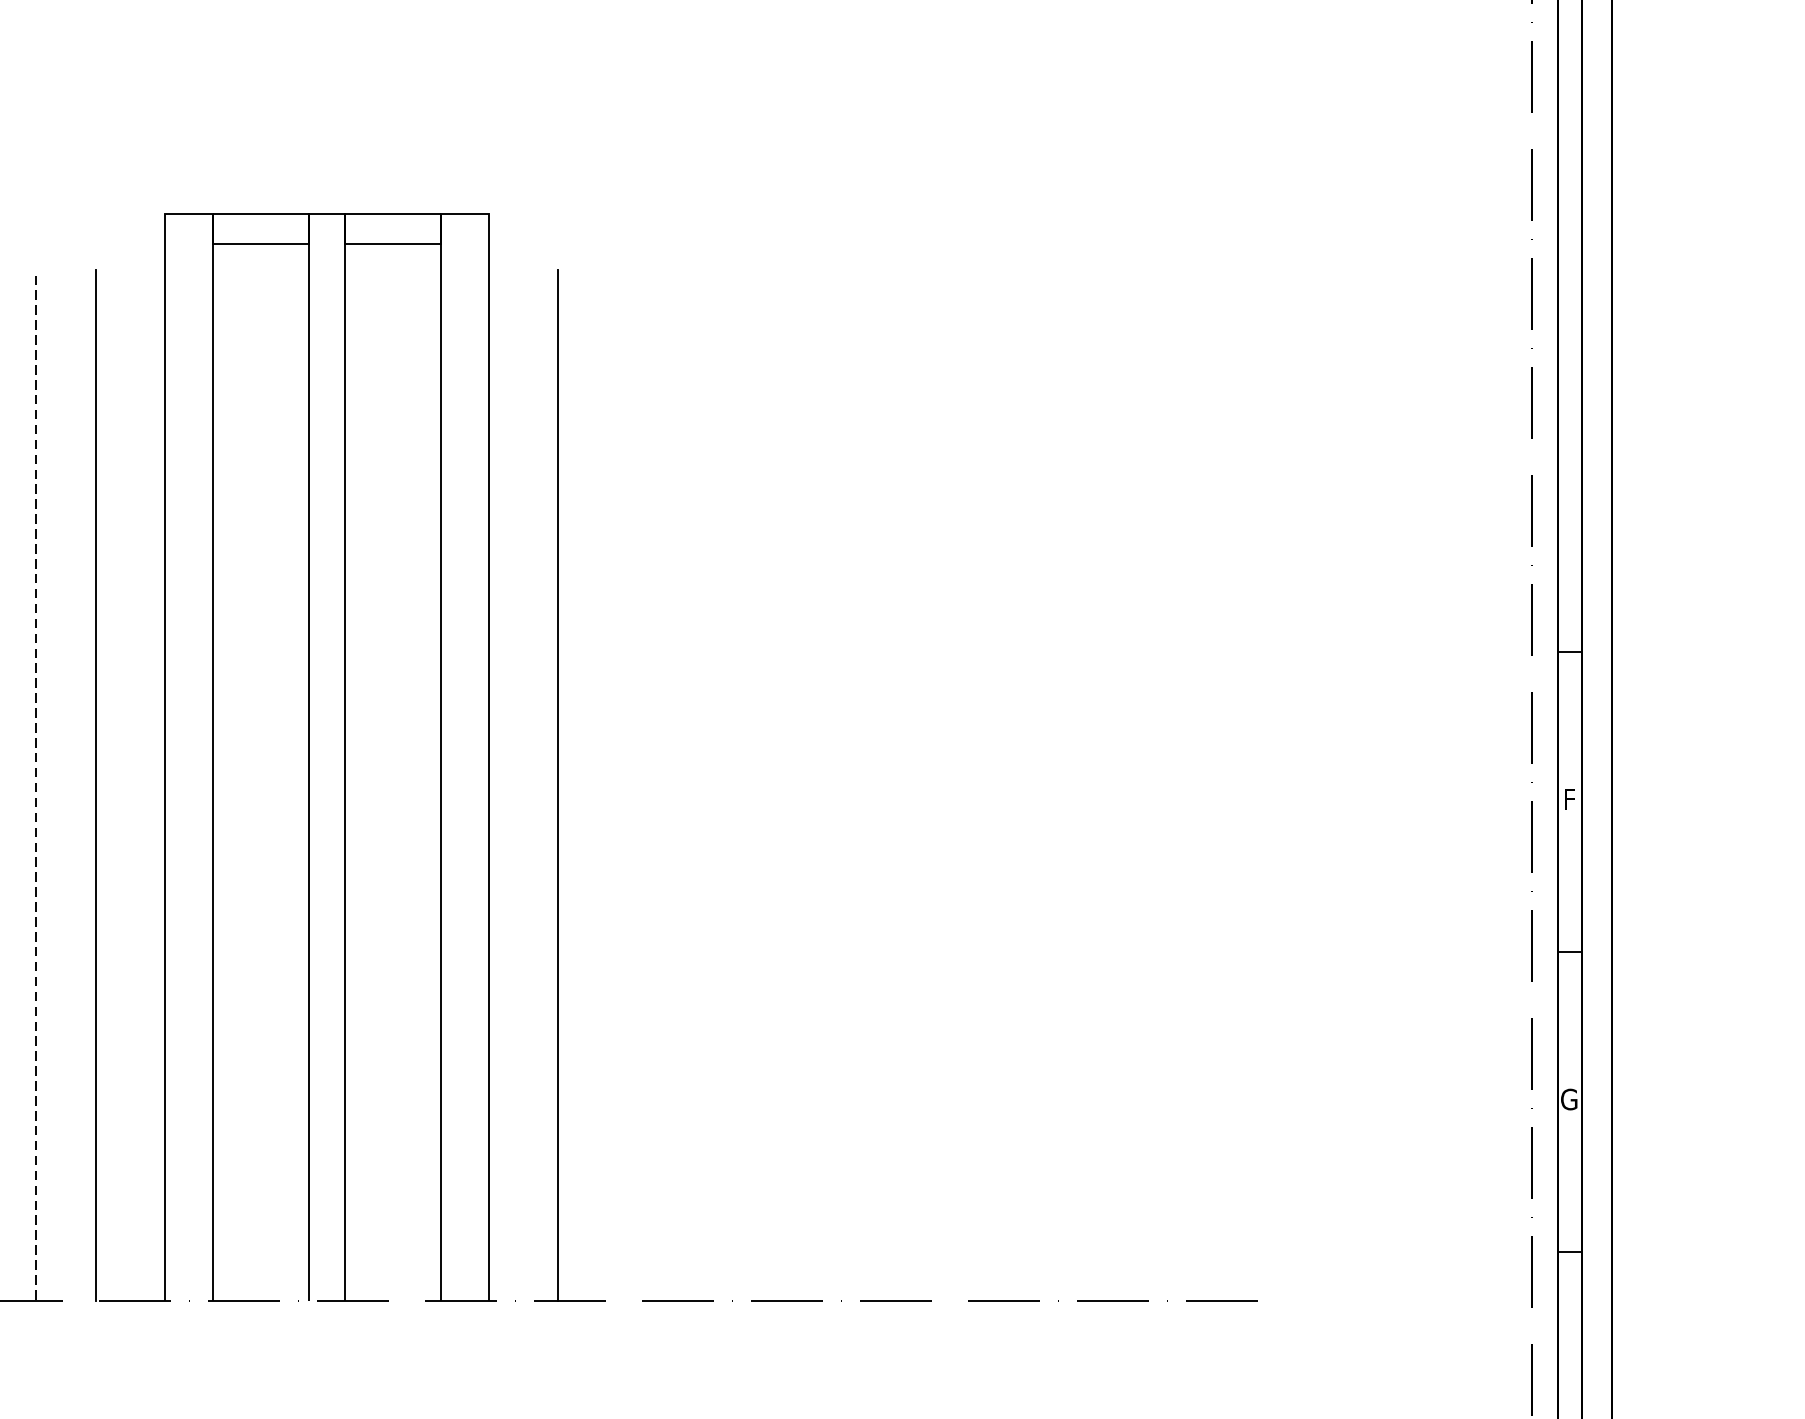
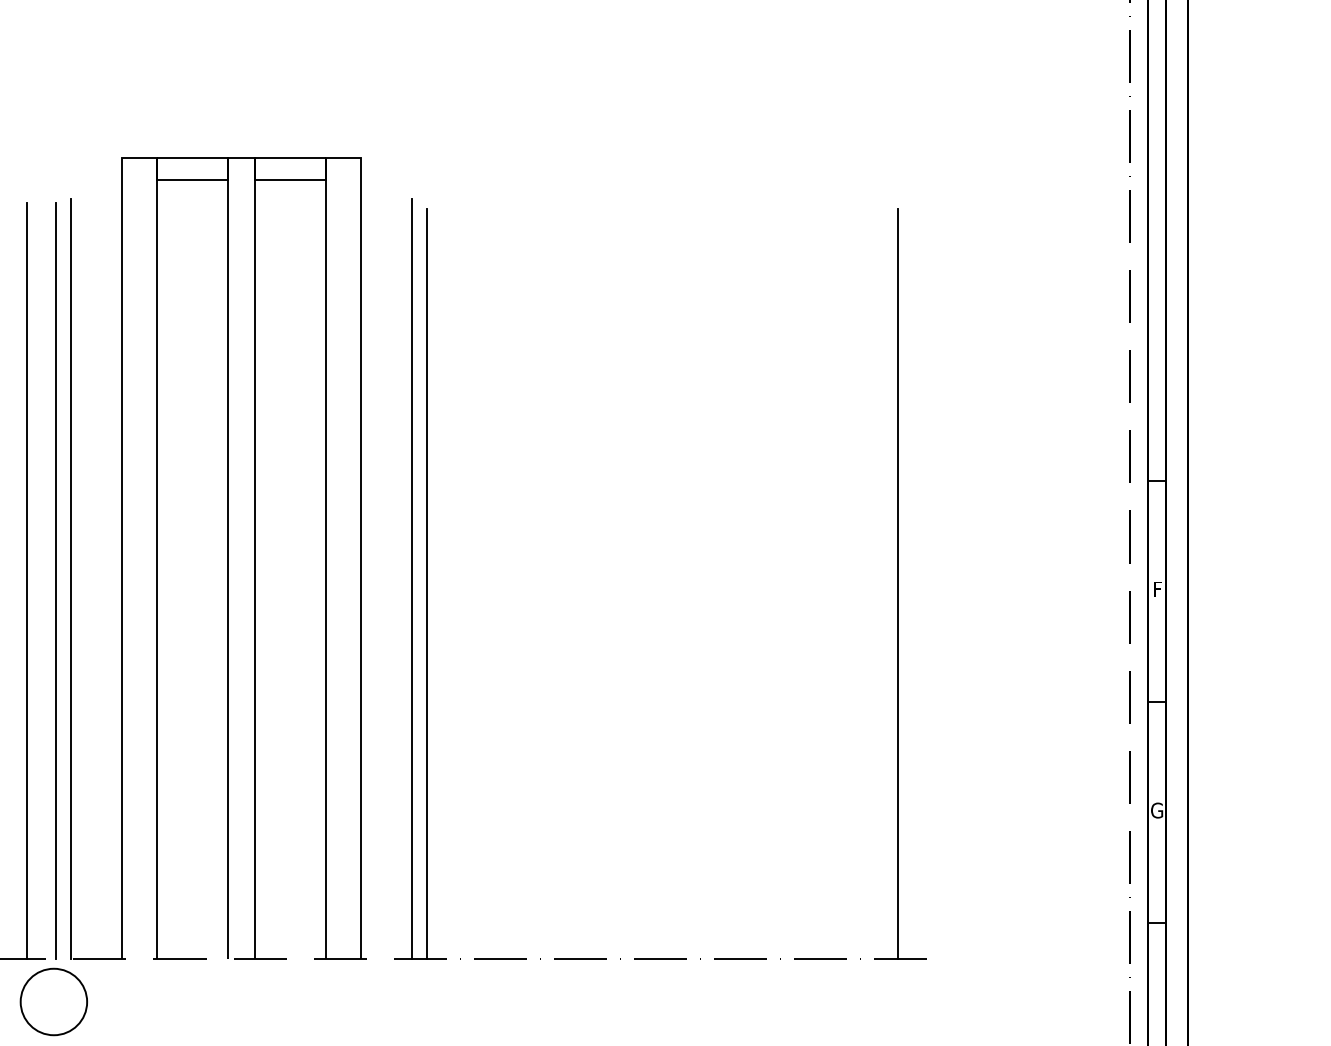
line: (35, 787) -> (26, 580), dashed -> solid
line: (75, 787) -> (55, 580), added
line: (579, 791) -> (427, 583), added
line: (1218, 791) -> (898, 583), added
circle: (72, 1358) -> (53, 1001), added

